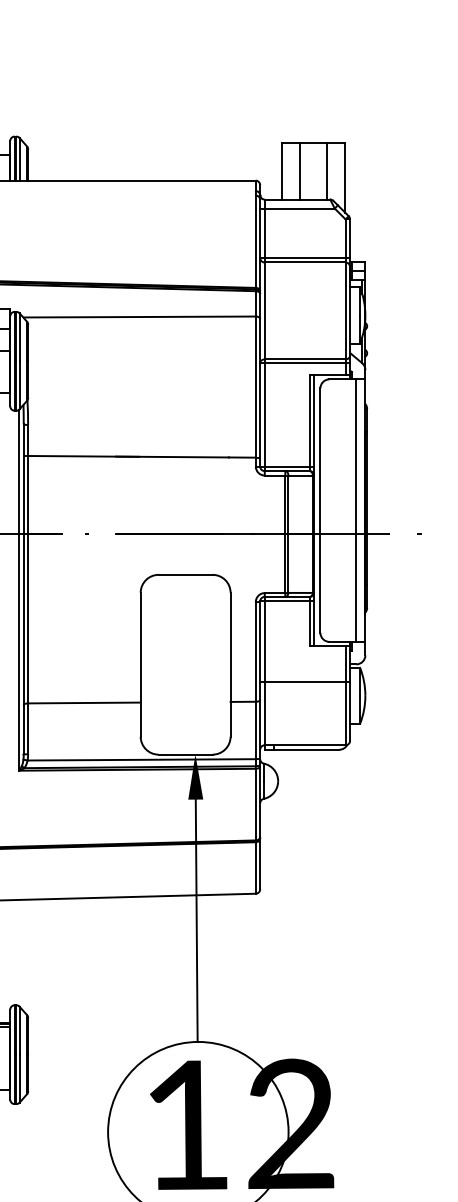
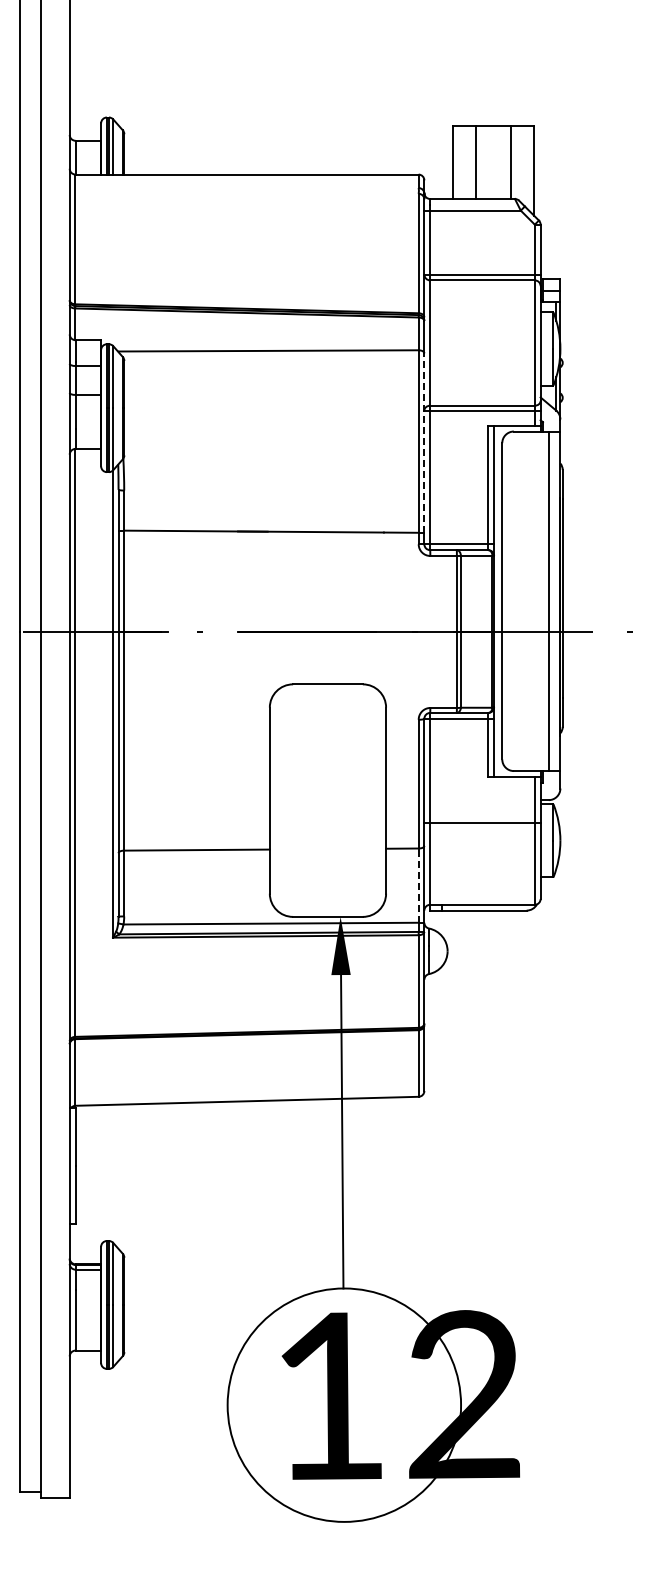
line: (260, 388) -> (424, 443), solid -> dashed
line: (255, 730) -> (418, 885), solid -> dashed

